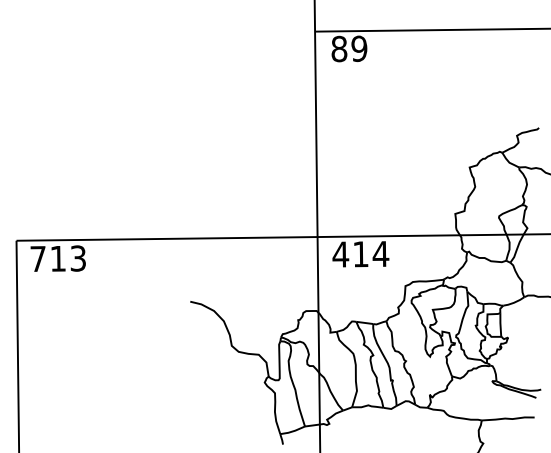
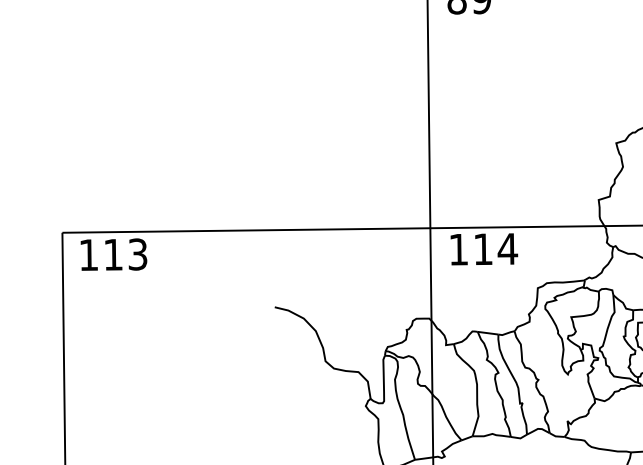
text: (340, 254) -> (458, 249), 414 -> 114
text: (37, 258) -> (88, 254), 713 -> 113

